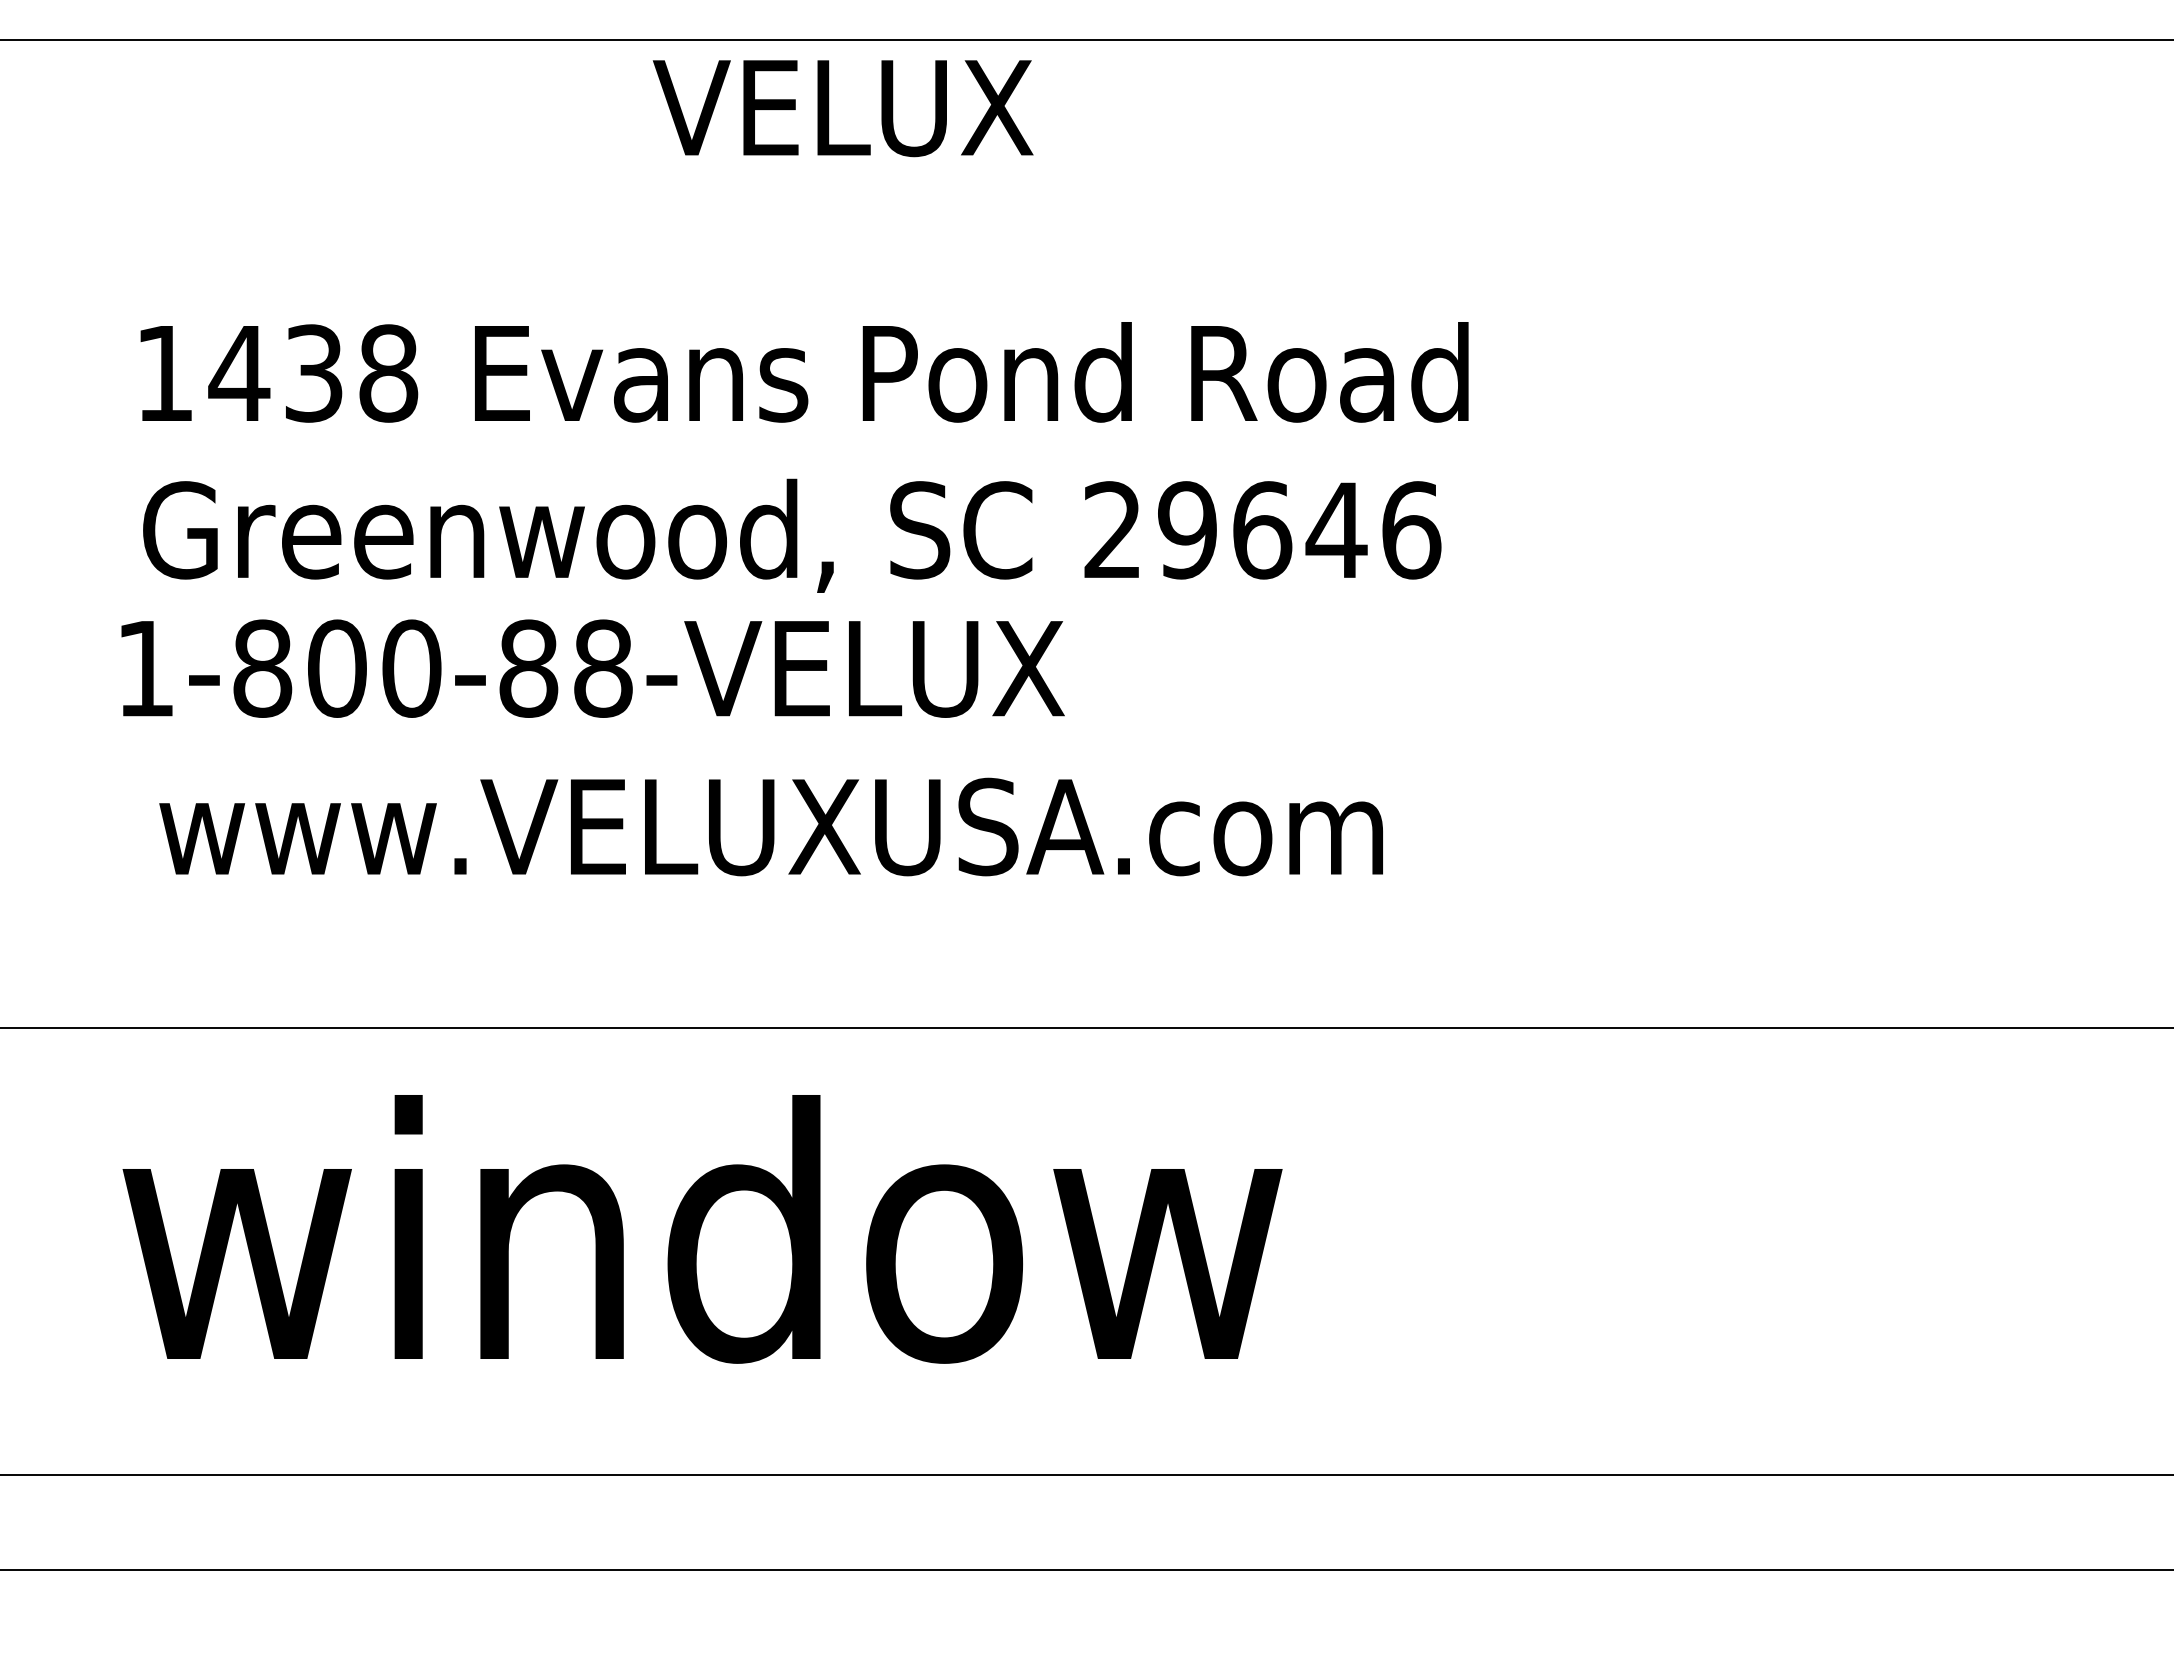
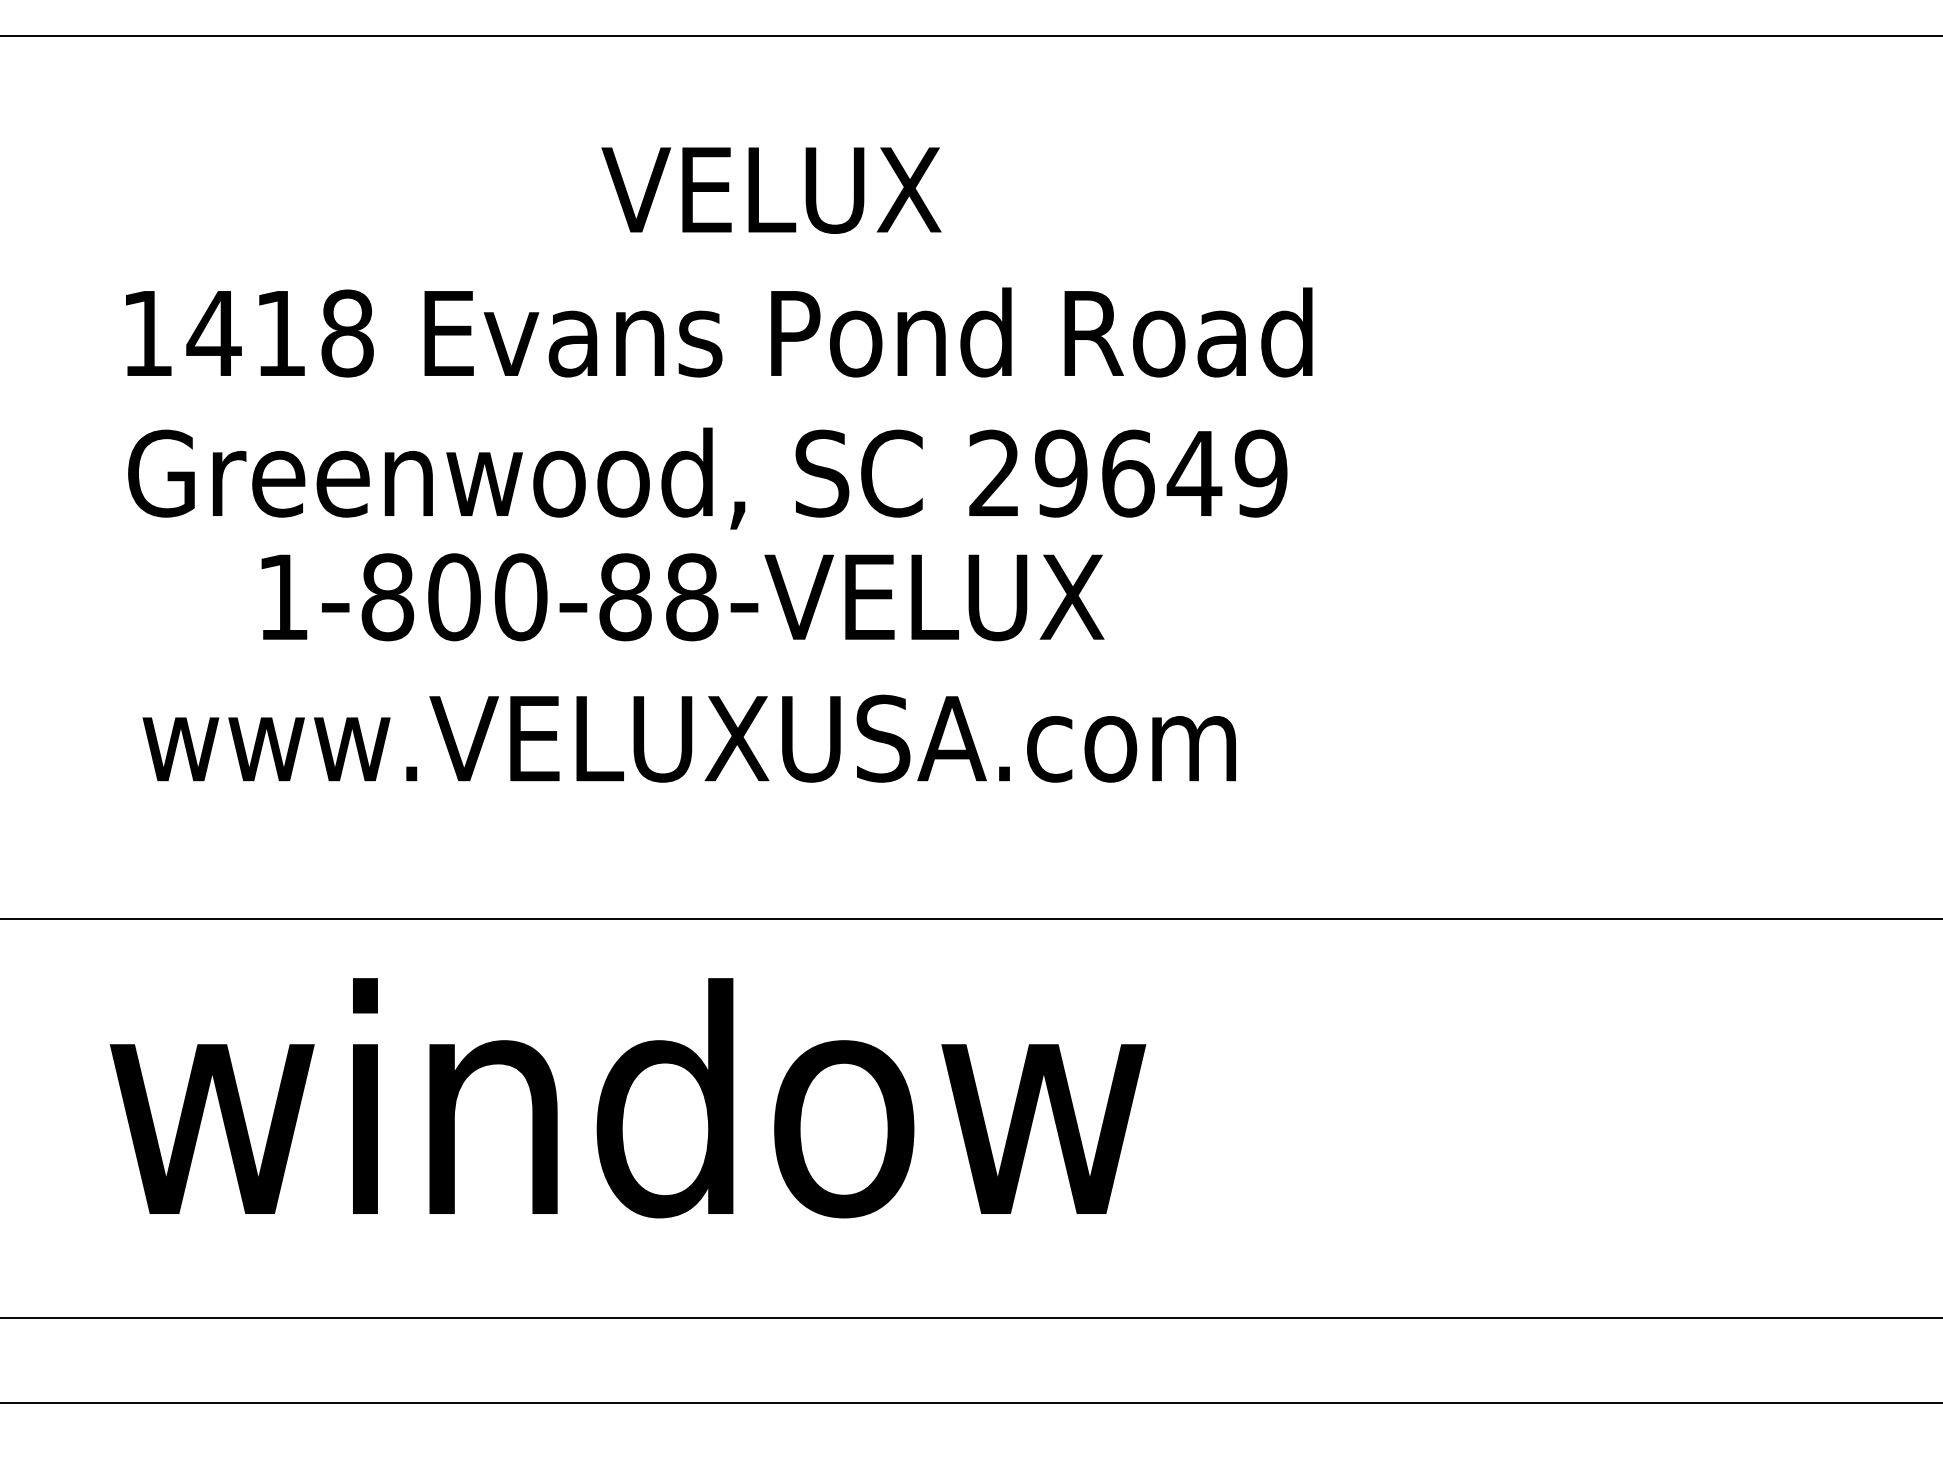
text: (842, 108) -> (770, 190), moved
text: (314, 373) -> (281, 333), 1438 -> 1418
text: (1411, 530) -> (1261, 473), 29646 -> 29649
text: (592, 668) -> (682, 597), moved

